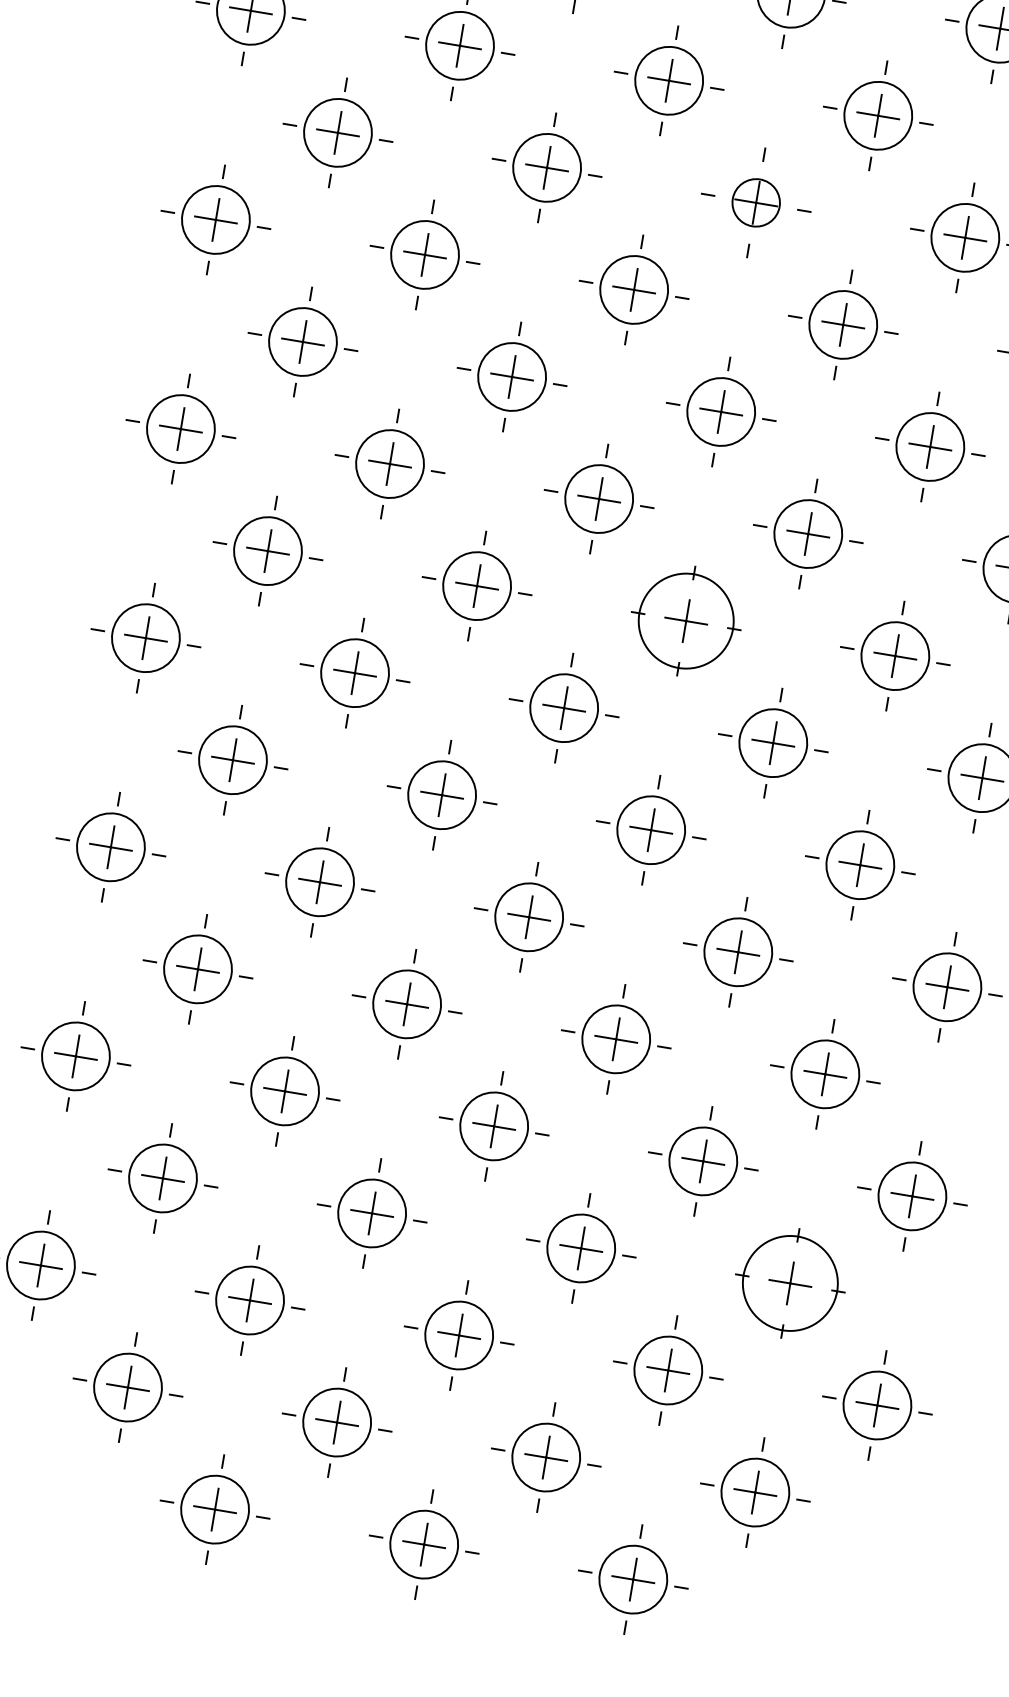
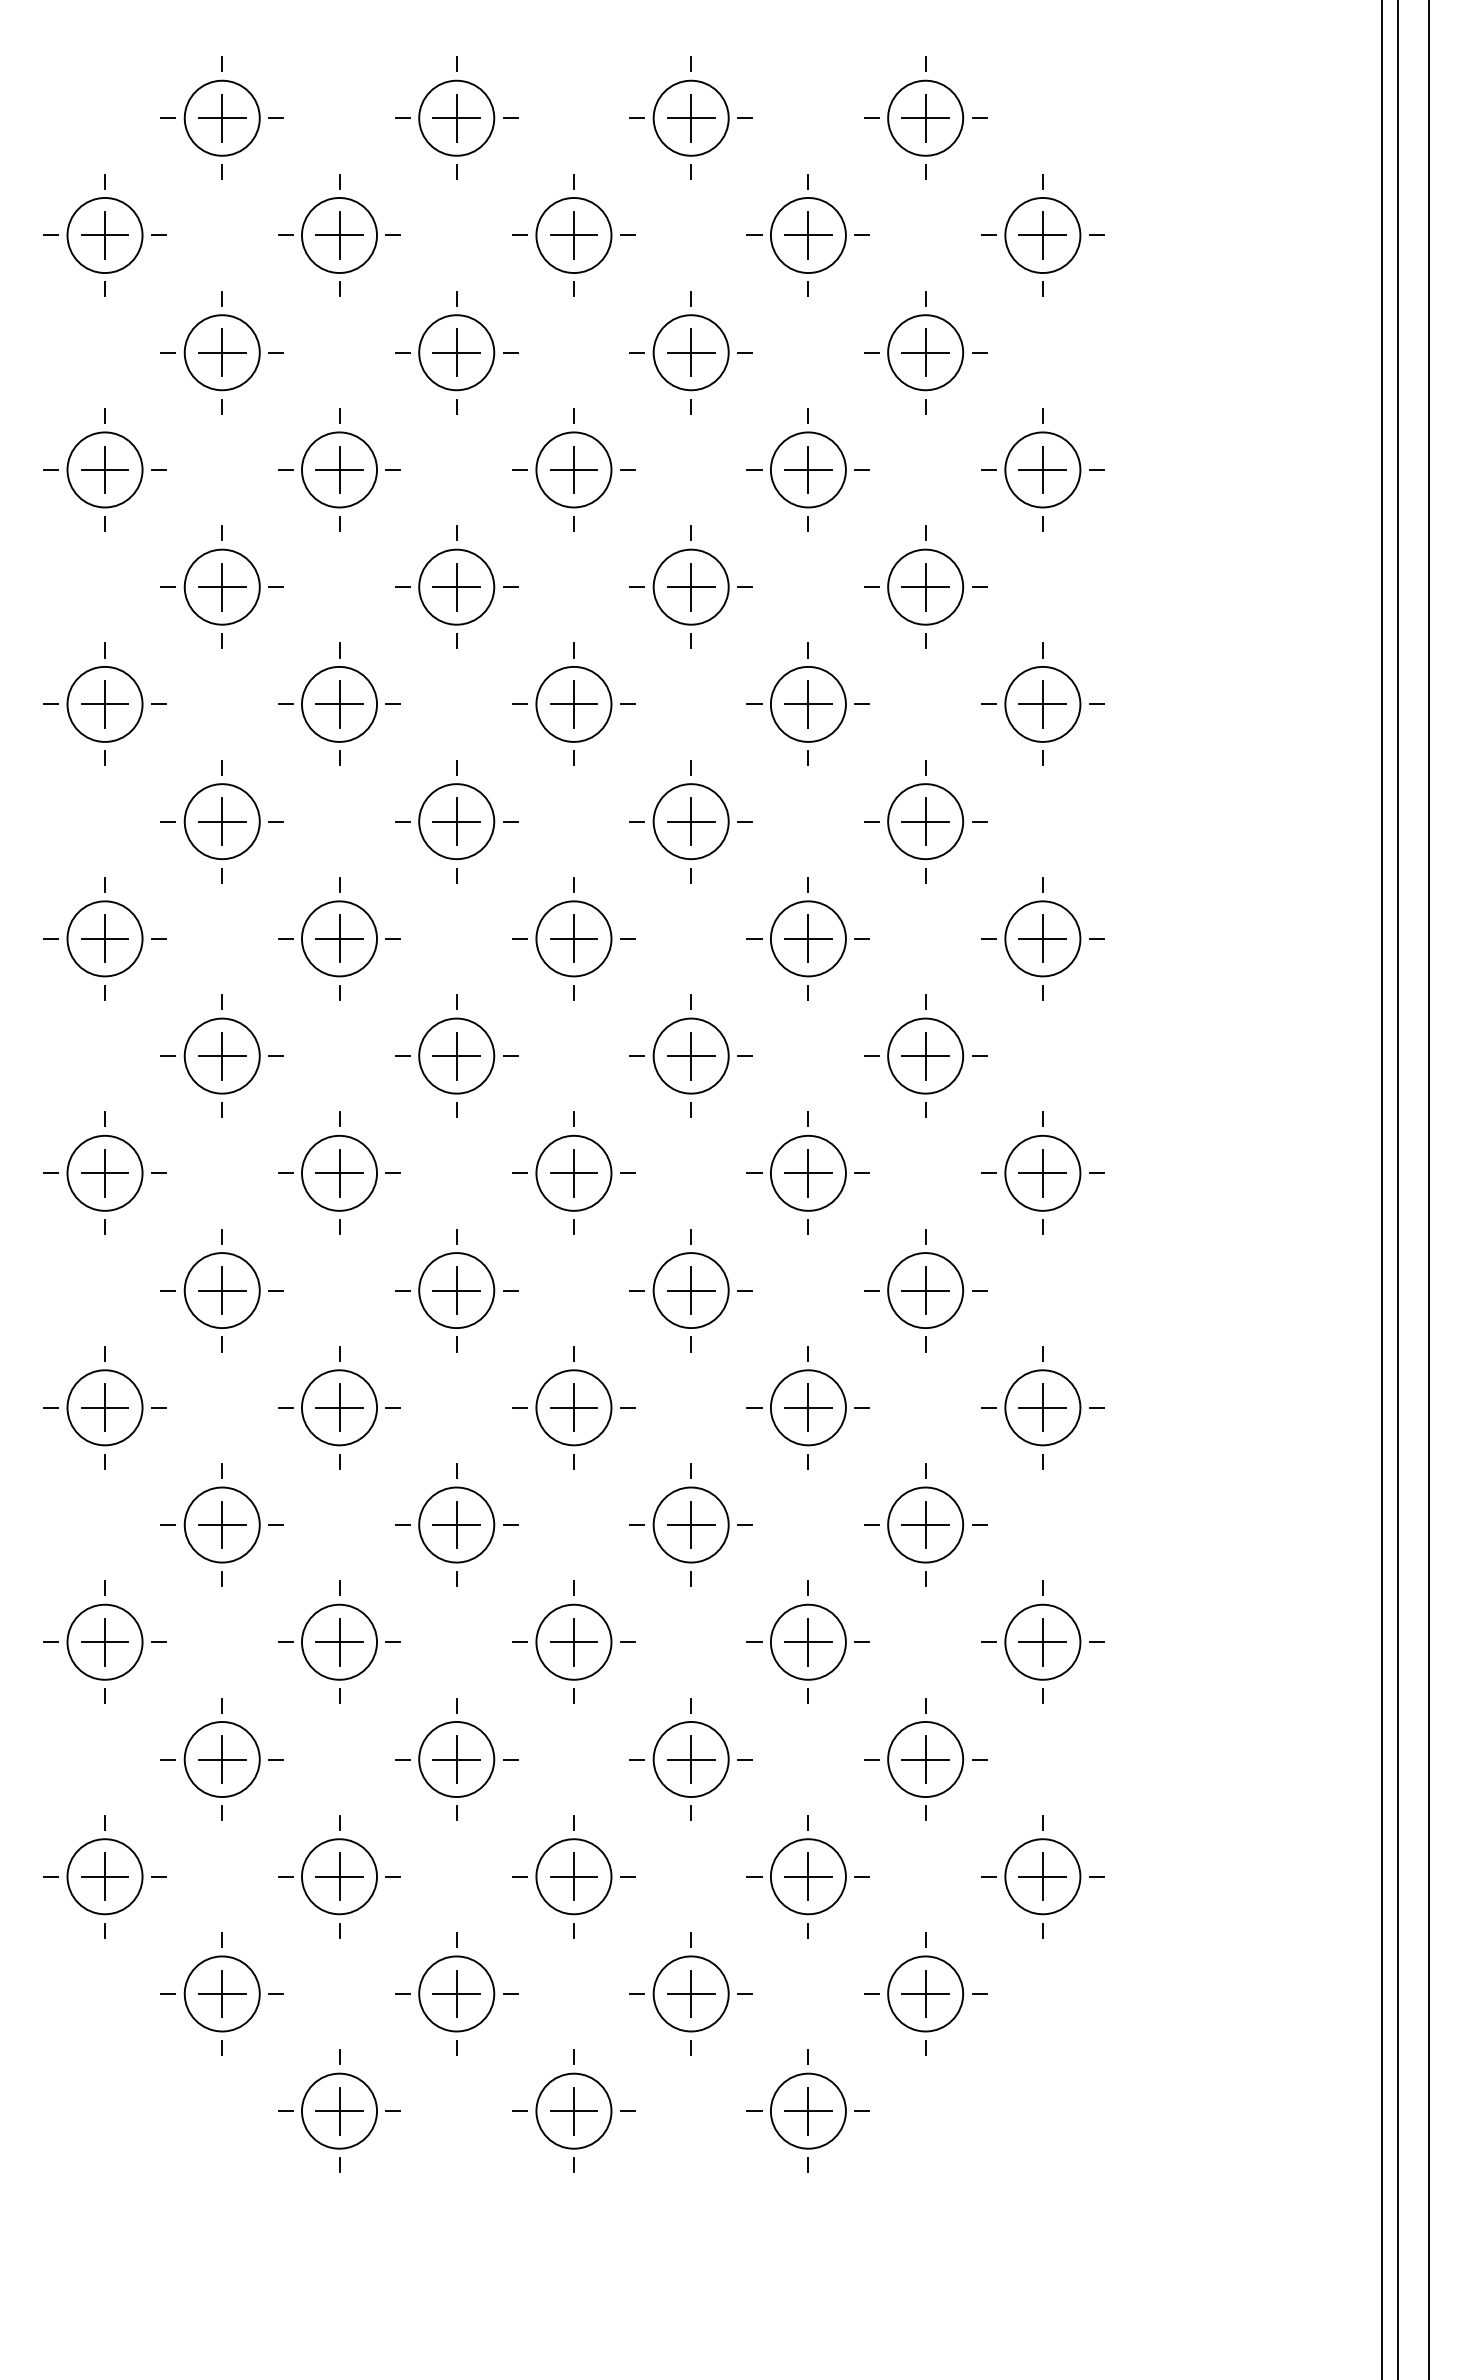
circle: (755, 202) -> (690, 586), size x1.43
circle: (685, 620) -> (690, 1055), size x0.71
circle: (790, 1283) -> (925, 1759), size x0.71

